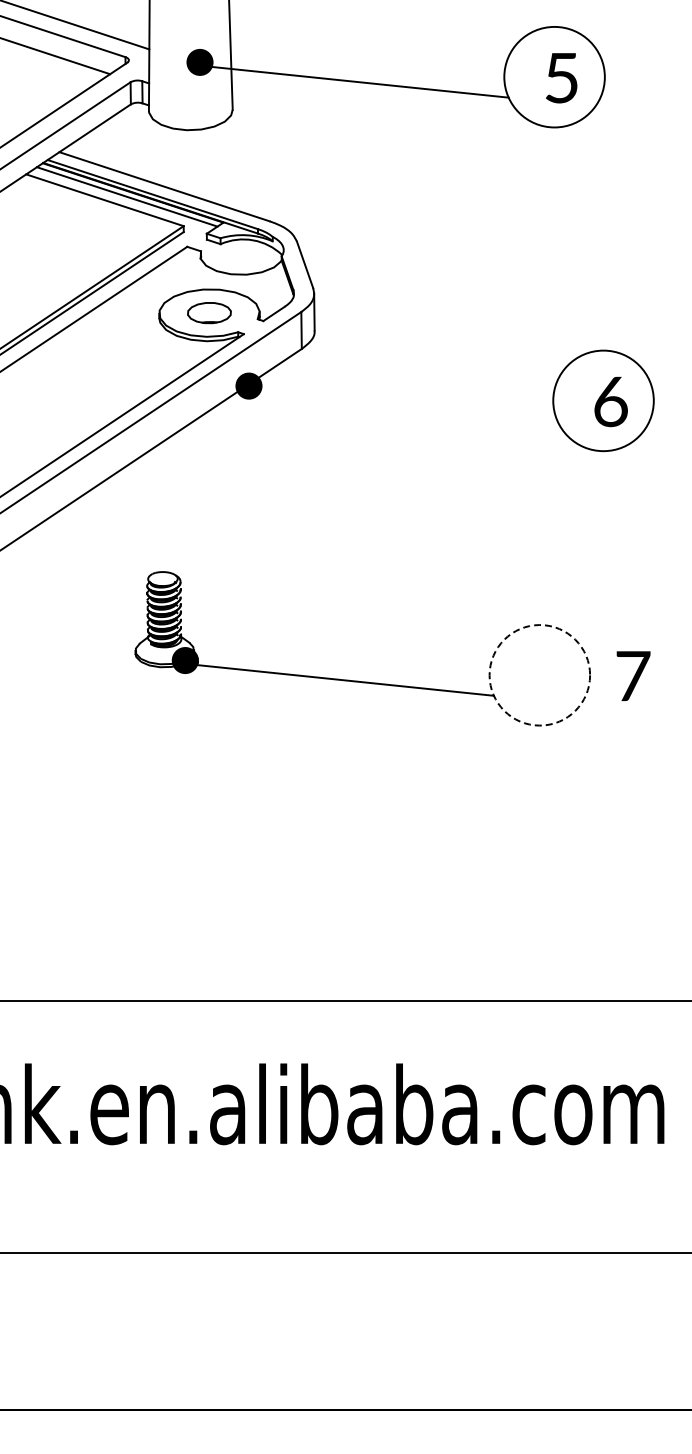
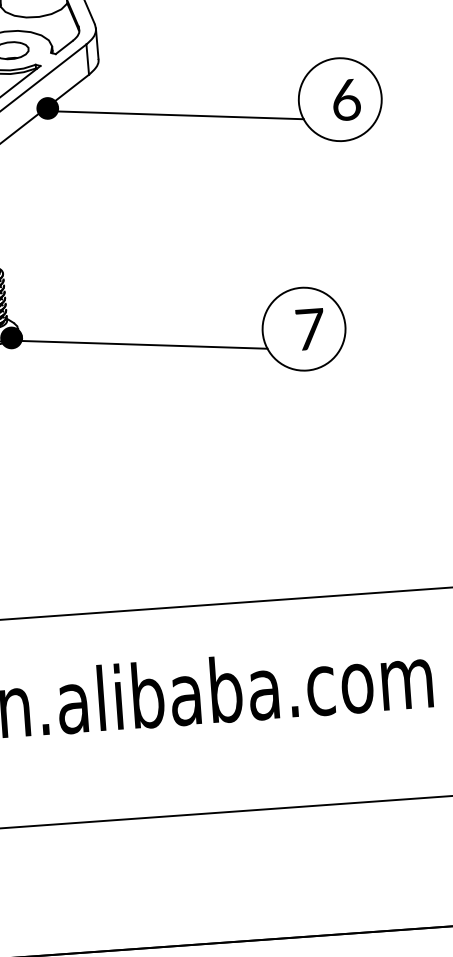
line: (408, 405) -> (180, 114), added
circle: (539, 675) -> (303, 329), dashed -> solid
text: (633, 675) -> (310, 328), moved

